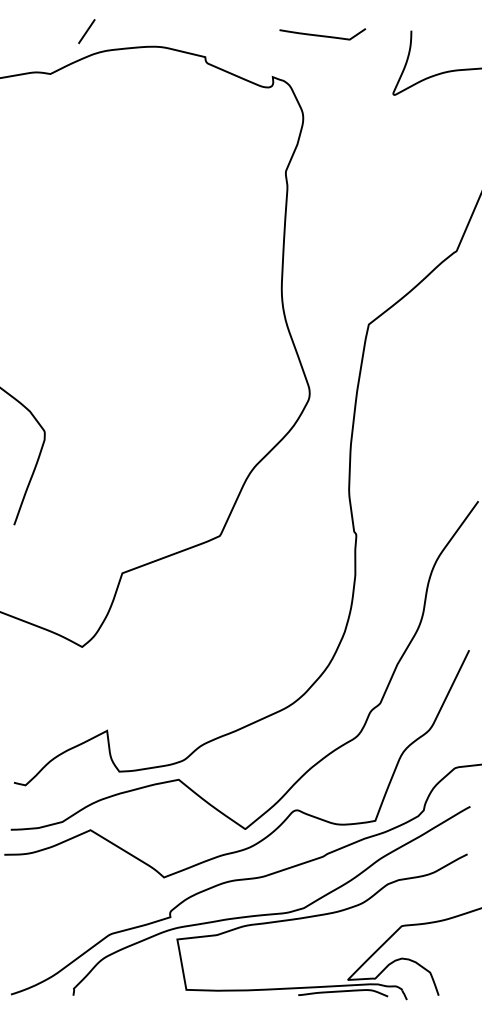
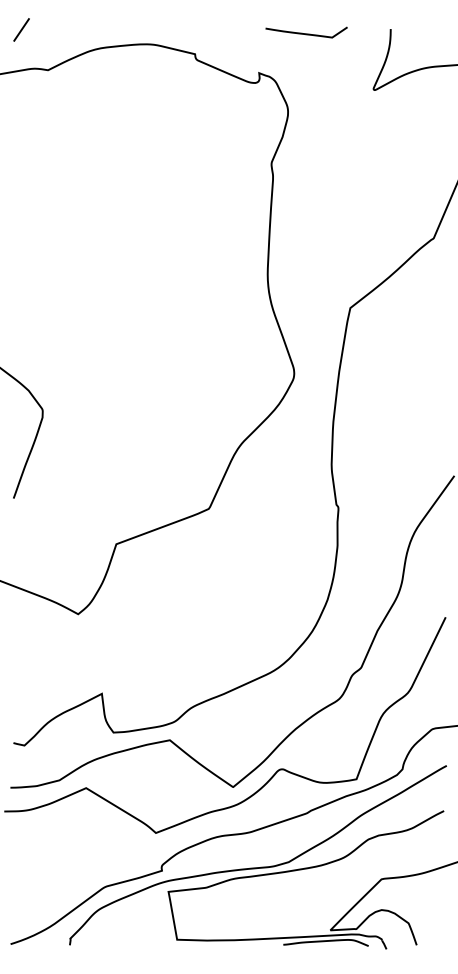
line: (86, 31) -> (21, 29), moved

